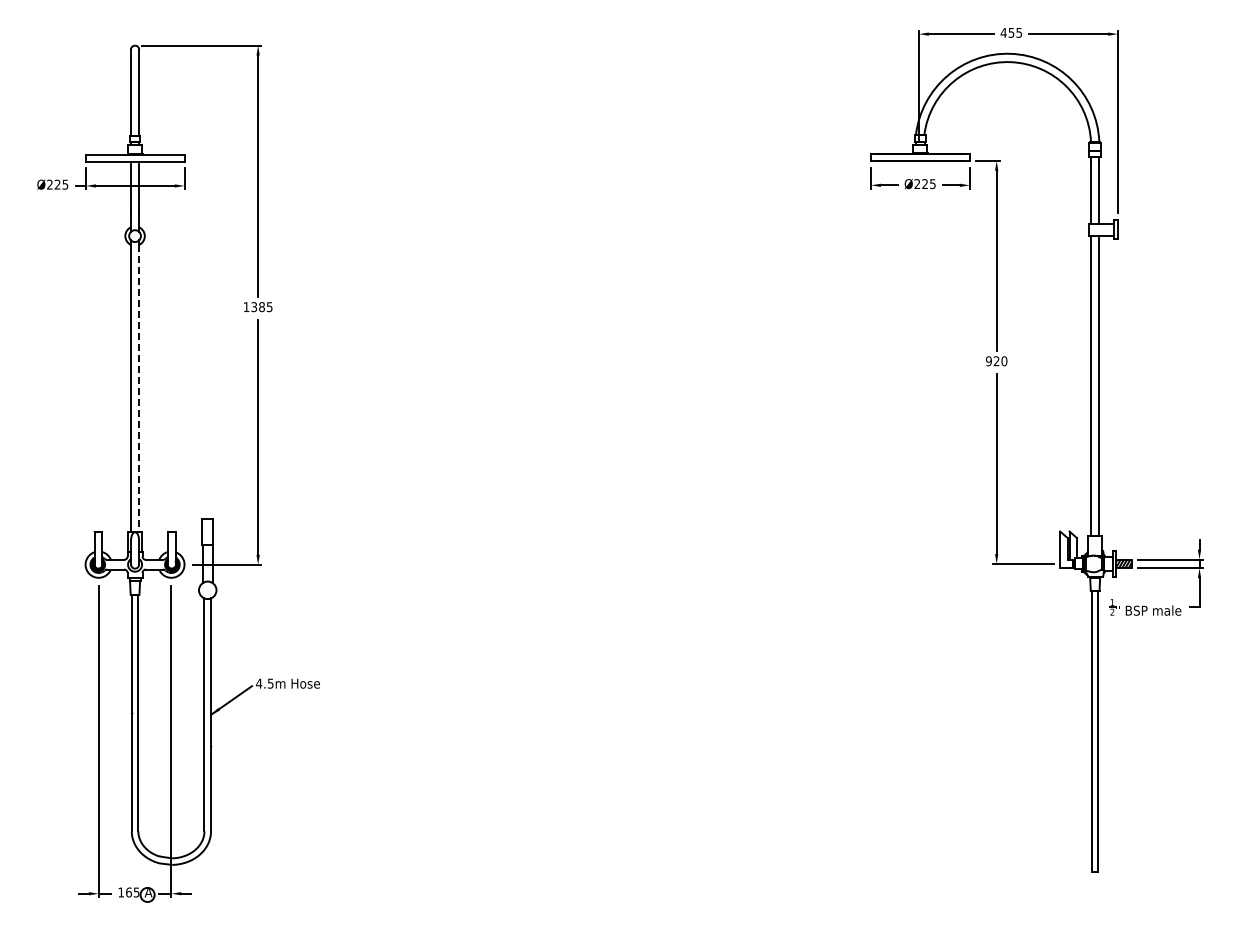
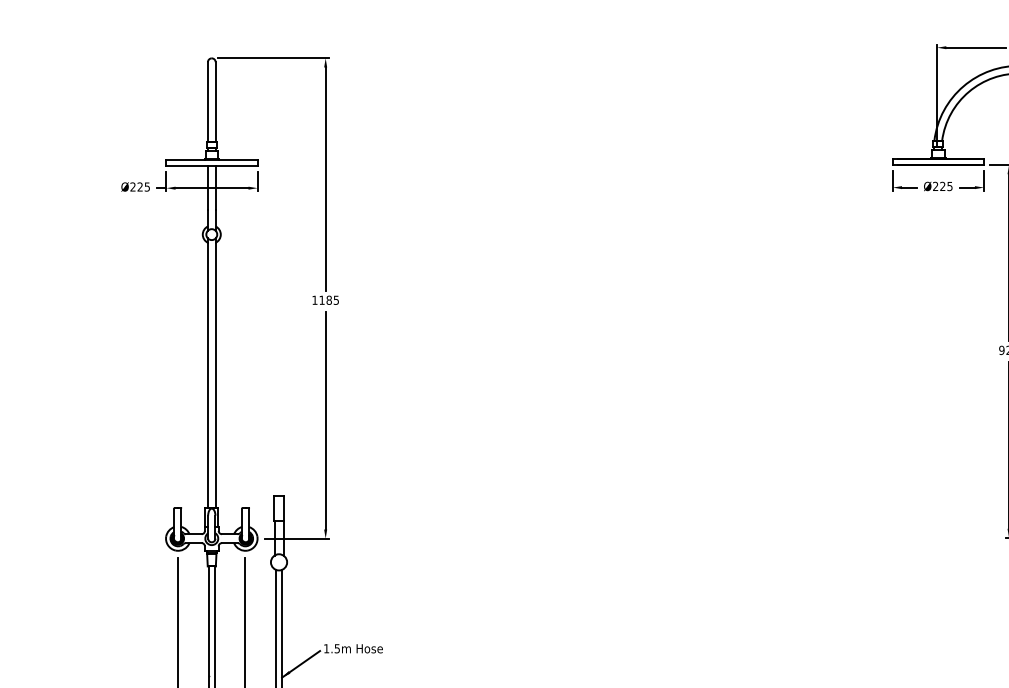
text: (254, 307) -> (322, 300), 1385 -> 1185
line: (139, 388) -> (215, 375), dashed -> solid
text: (259, 683) -> (326, 648), 4.5m -> 1.5m

